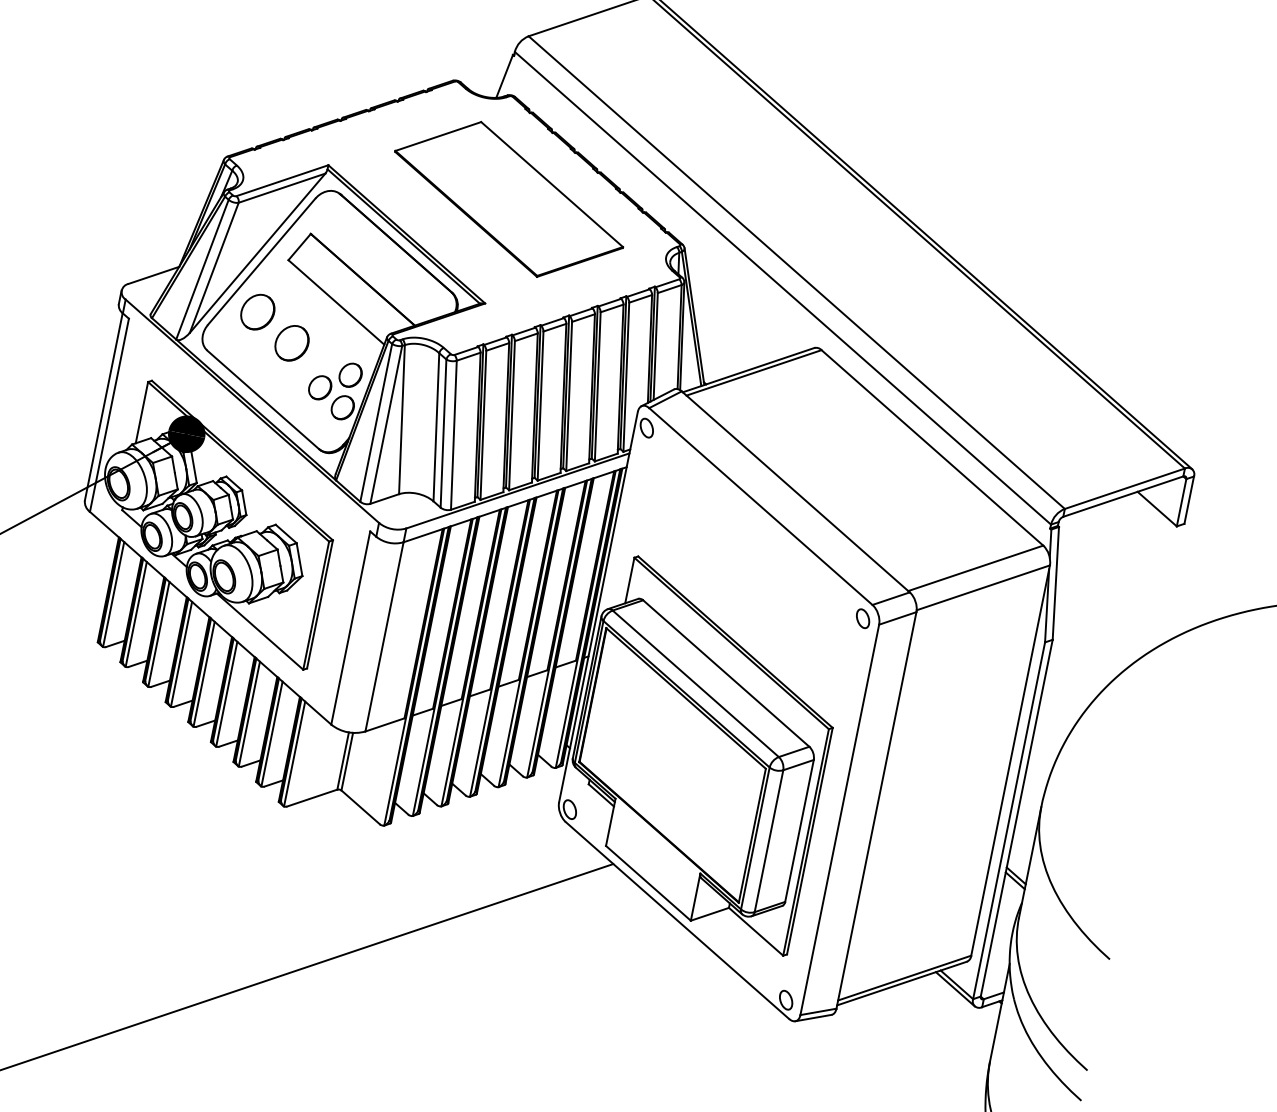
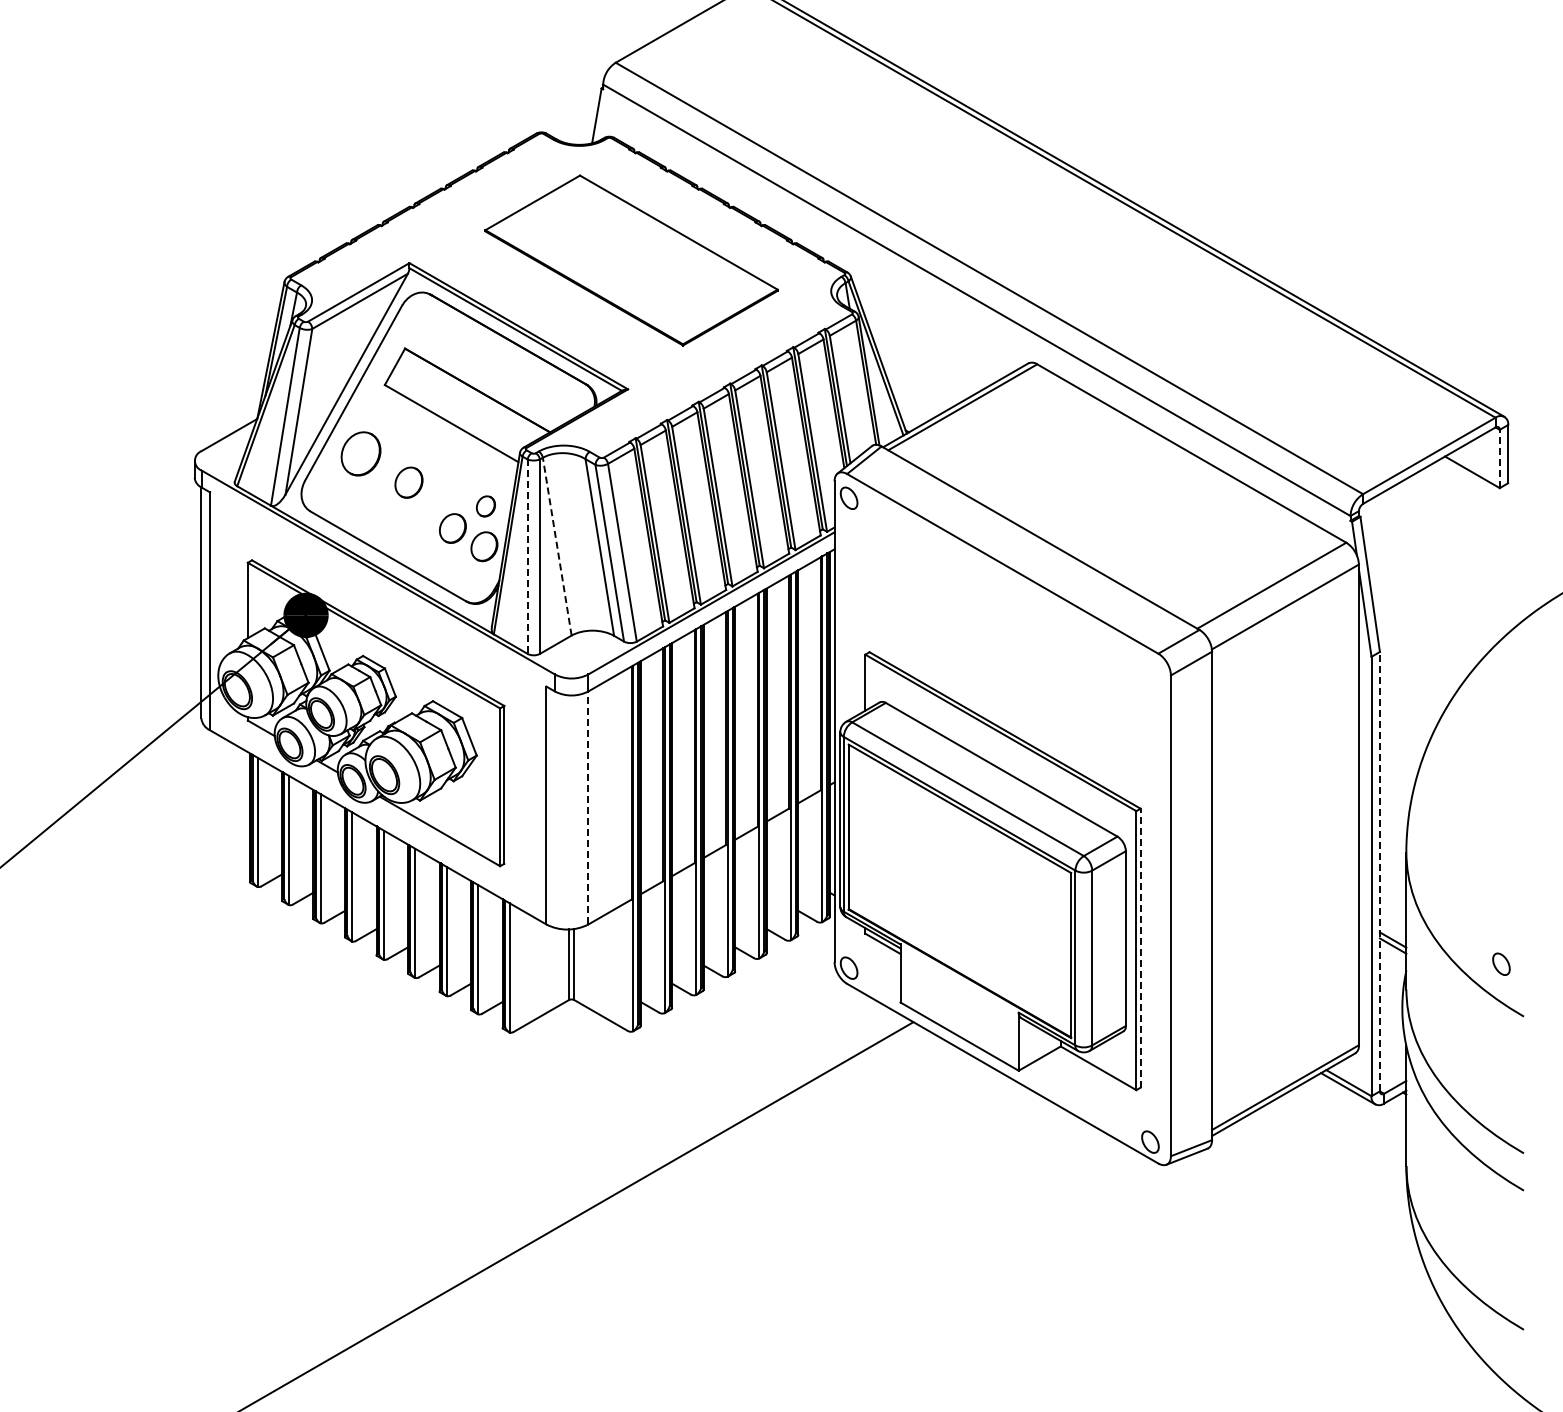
part: (291, 343) -> (408, 482), size x0.7
part: (350, 375) -> (485, 506), size x0.7
line: (402, 419) -> (557, 546), solid -> dashed
line: (376, 423) -> (527, 557), solid -> dashed
line: (1181, 502) -> (1499, 458), solid -> dashed
part: (863, 618) -> (1501, 963), moved
line: (384, 636) -> (588, 807), solid -> dashed
line: (1016, 818) -> (1379, 871), solid -> dashed
line: (809, 841) -> (1140, 948), solid -> dashed

